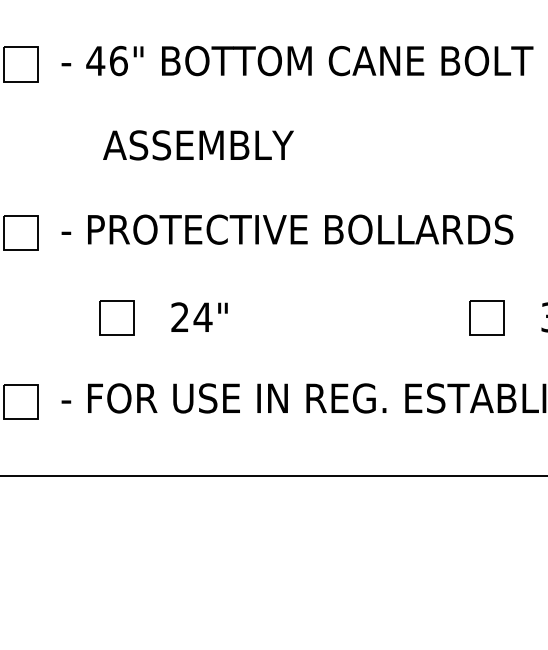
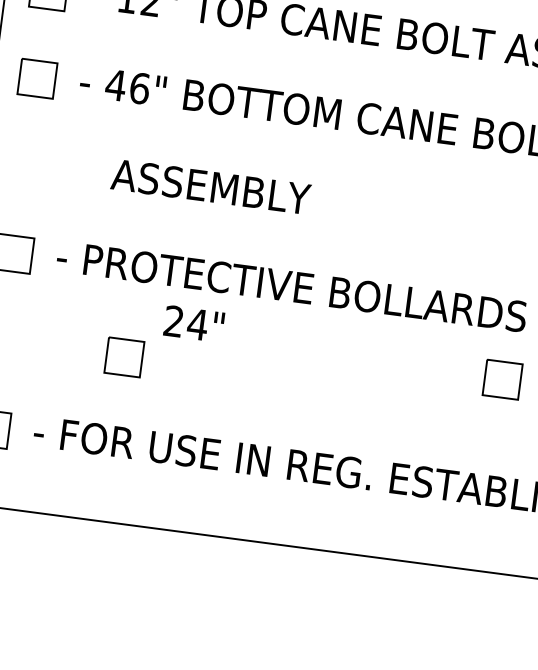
text: (199, 316) -> (194, 323), moved
part: (116, 317) -> (124, 357), moved
part: (486, 317) -> (502, 379), moved

